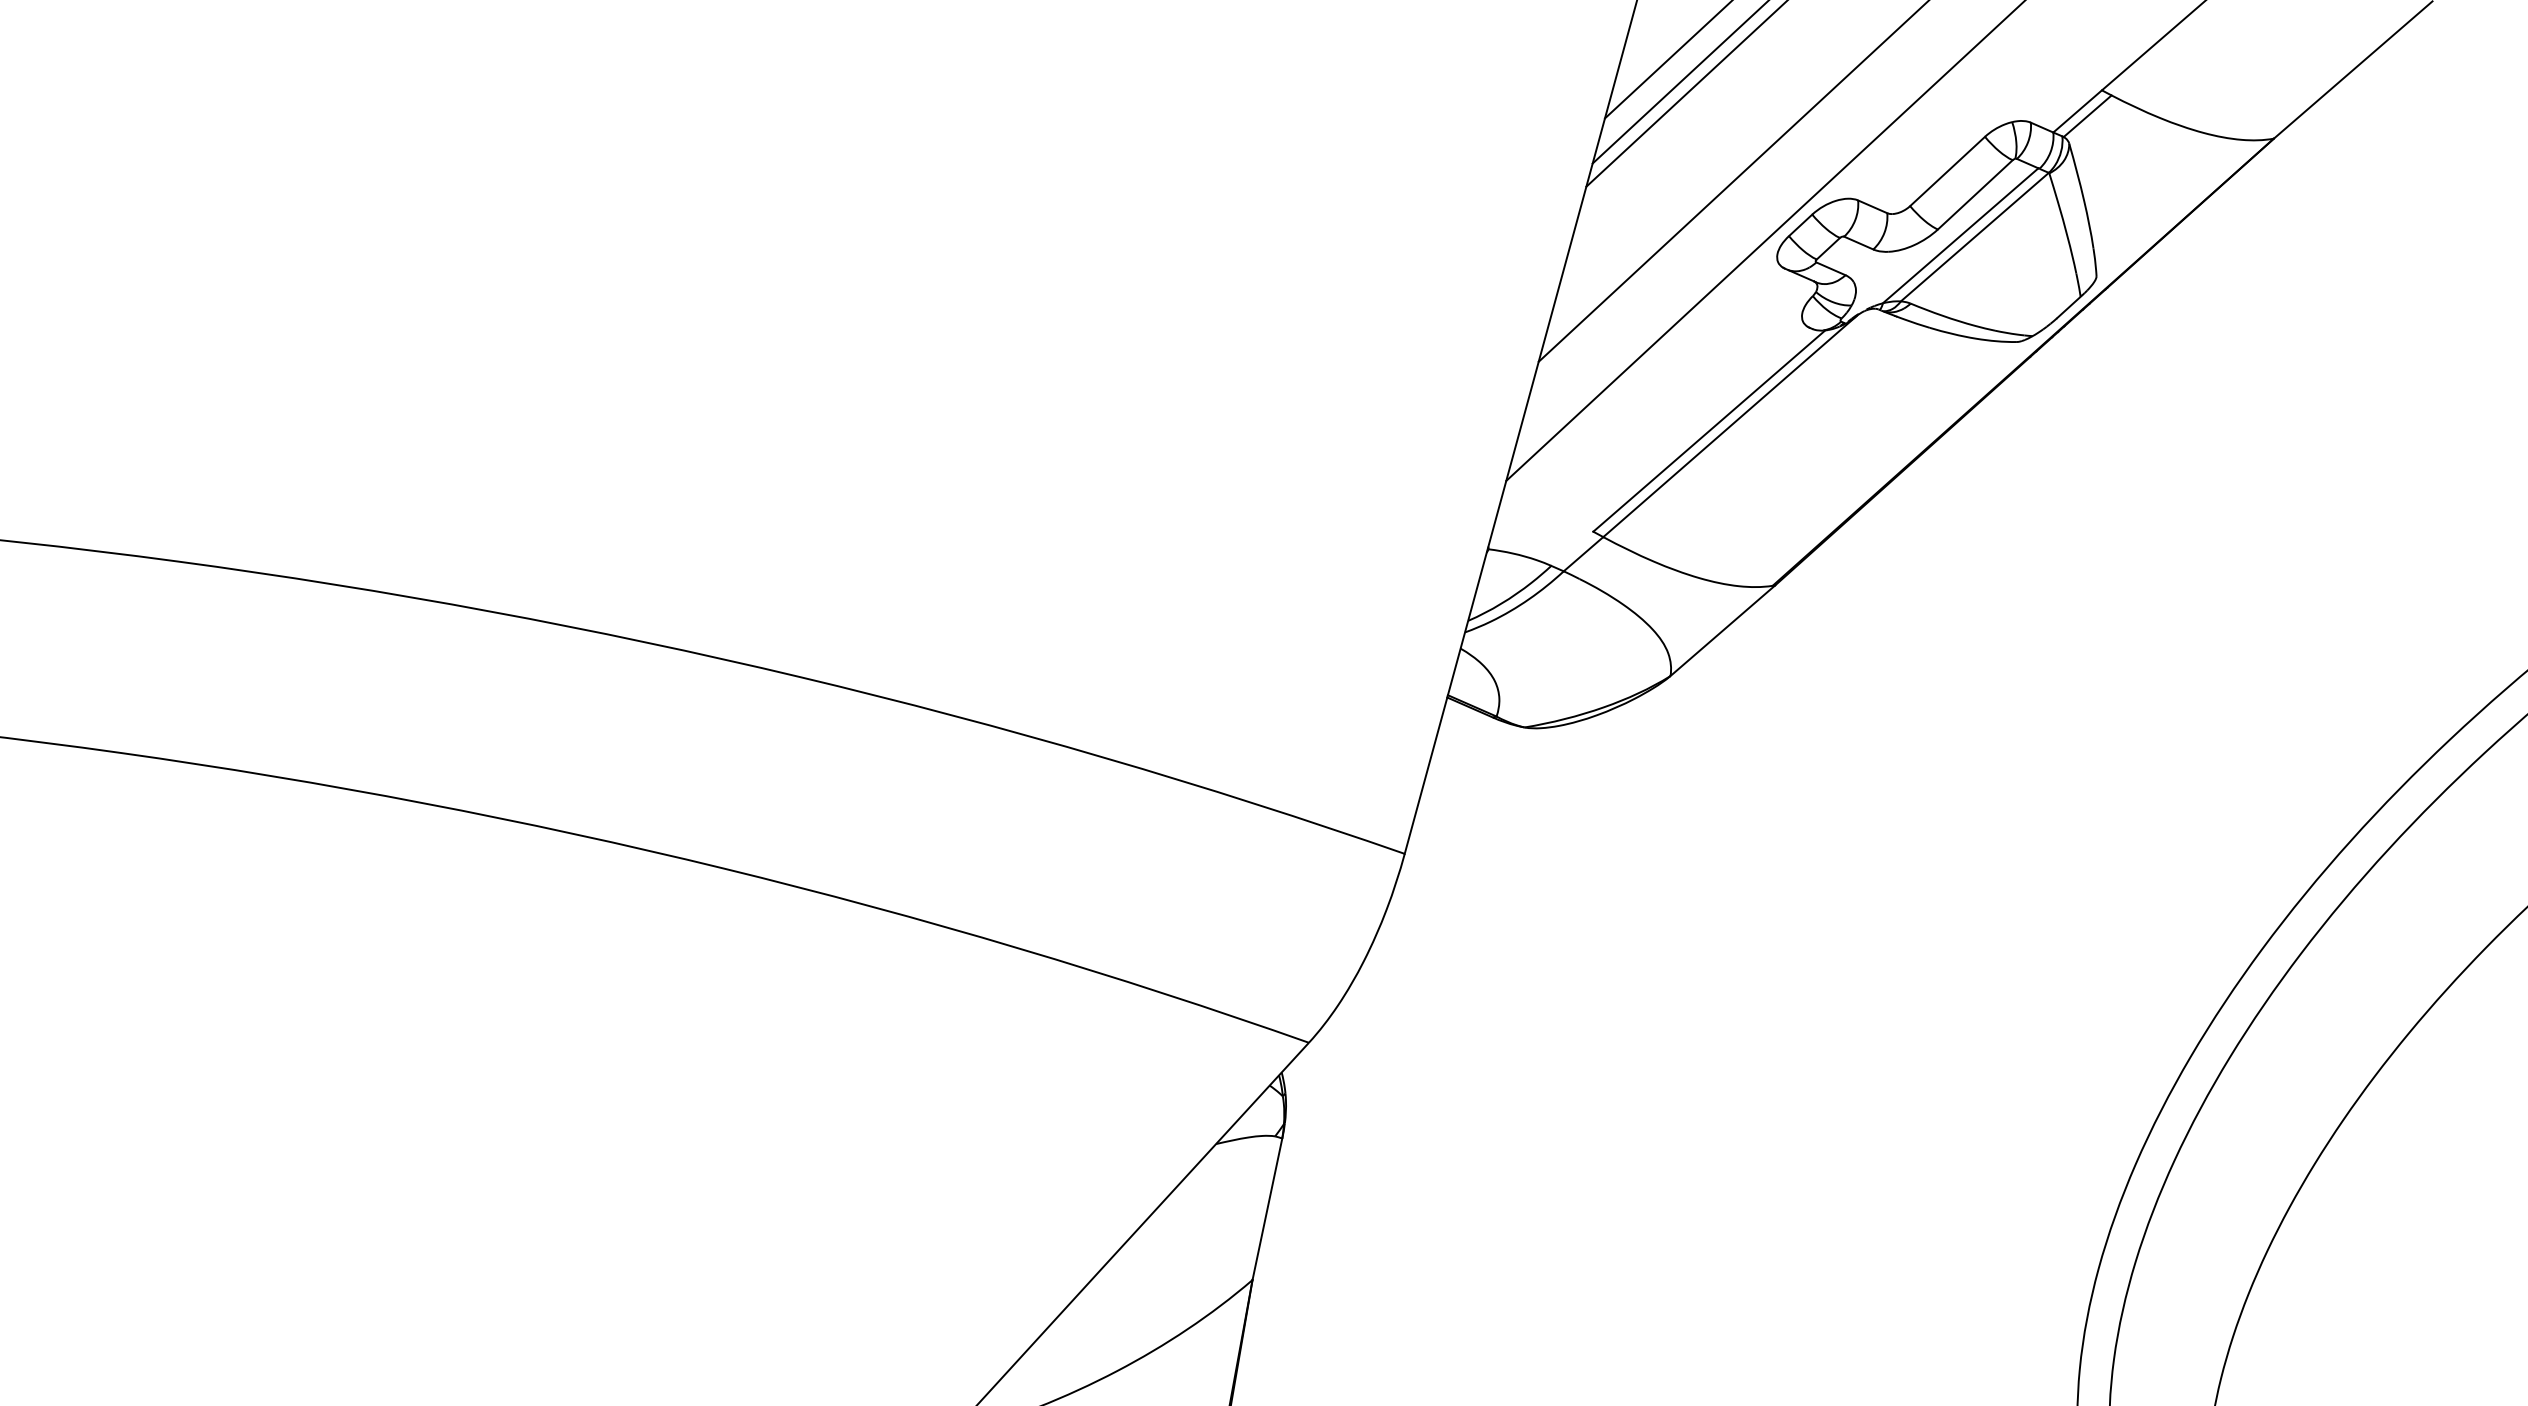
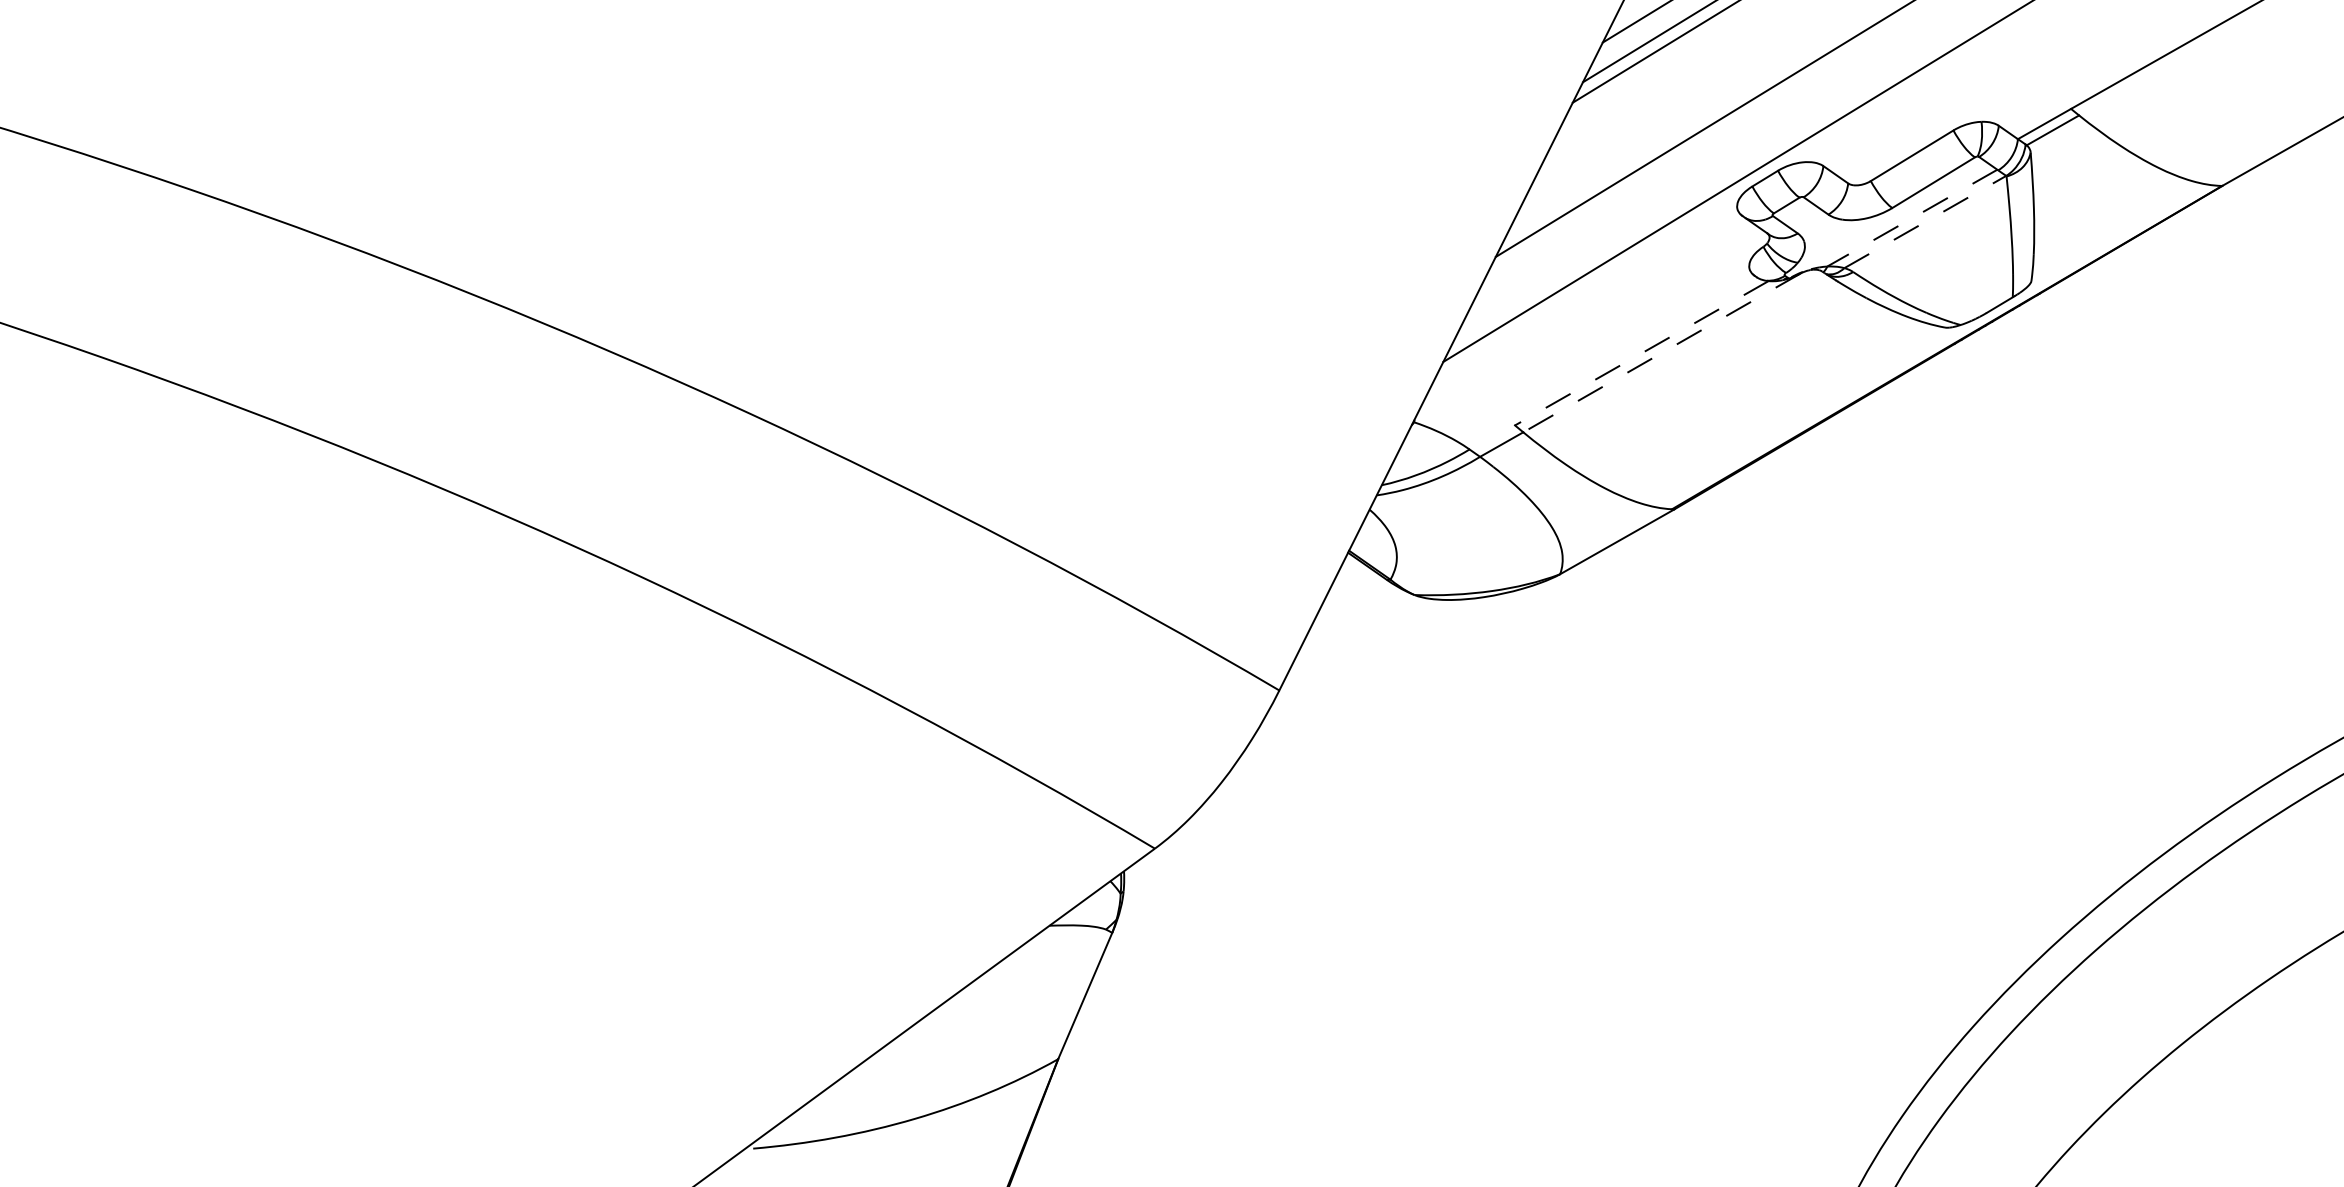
line: (1960, 235) -> (1912, 217), solid -> dashed
line: (1975, 236) -> (1926, 221), solid -> dashed
line: (1729, 426) -> (1661, 352), solid -> dashed
line: (1709, 431) -> (1641, 353), solid -> dashed

